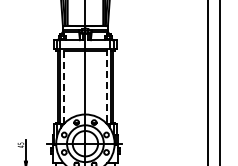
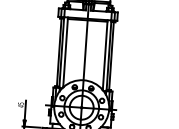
line: (64, 85) -> (65, 51), dashed -> solid
line: (106, 86) -> (105, 55), dashed -> solid

